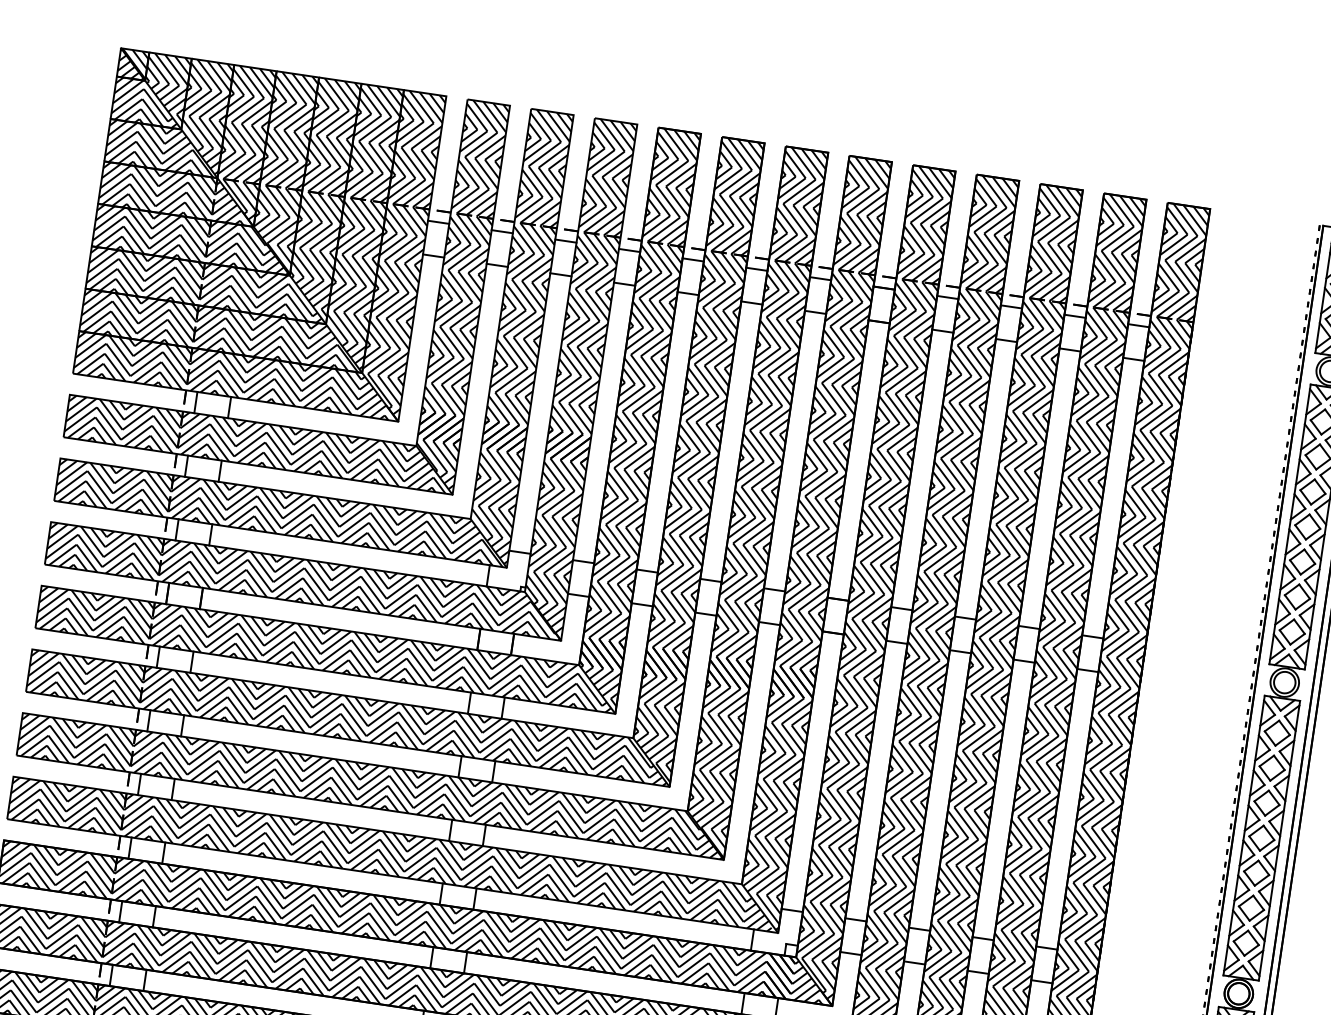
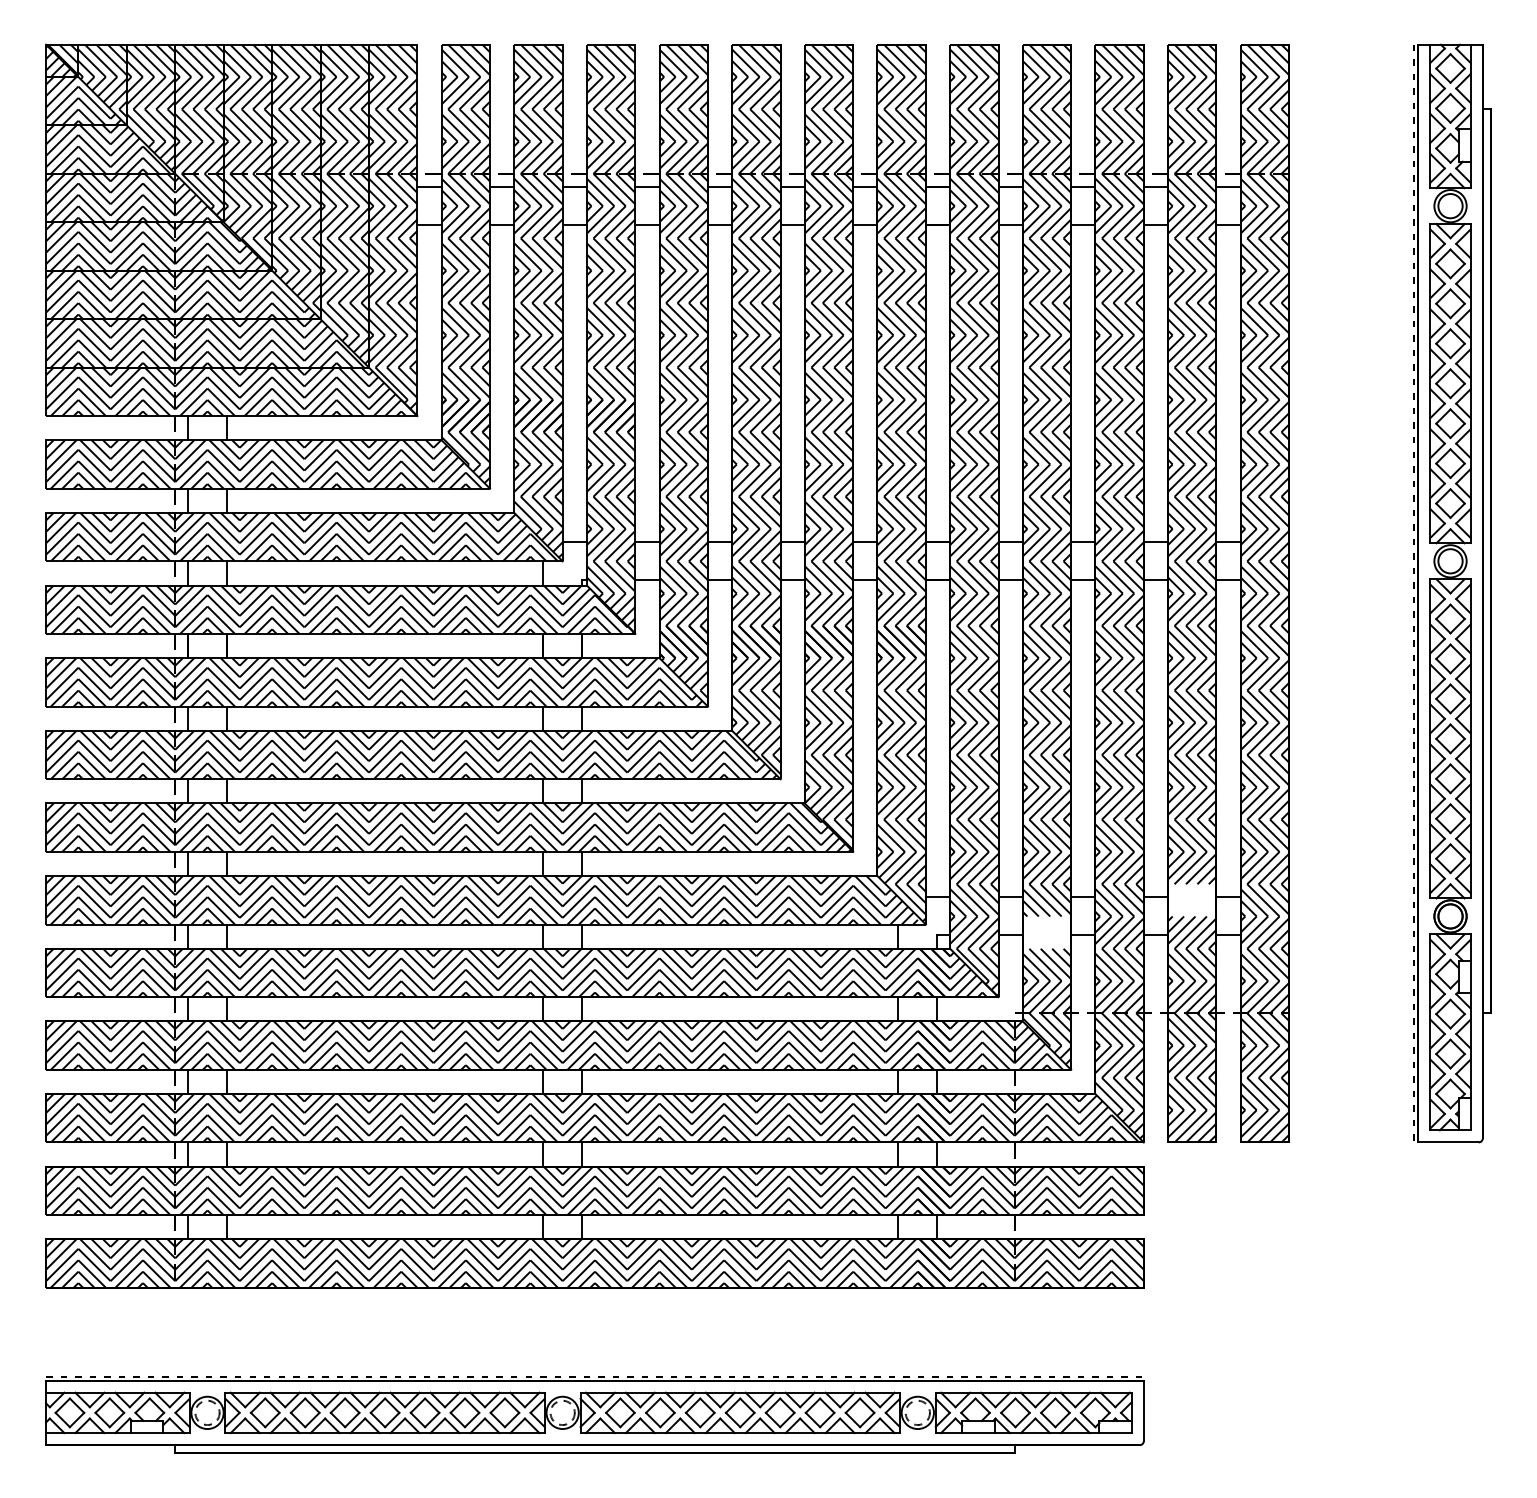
hatch: (1014, 946) -> (1192, 900), removed
hatch: (882, 955) -> (1046, 932), removed

